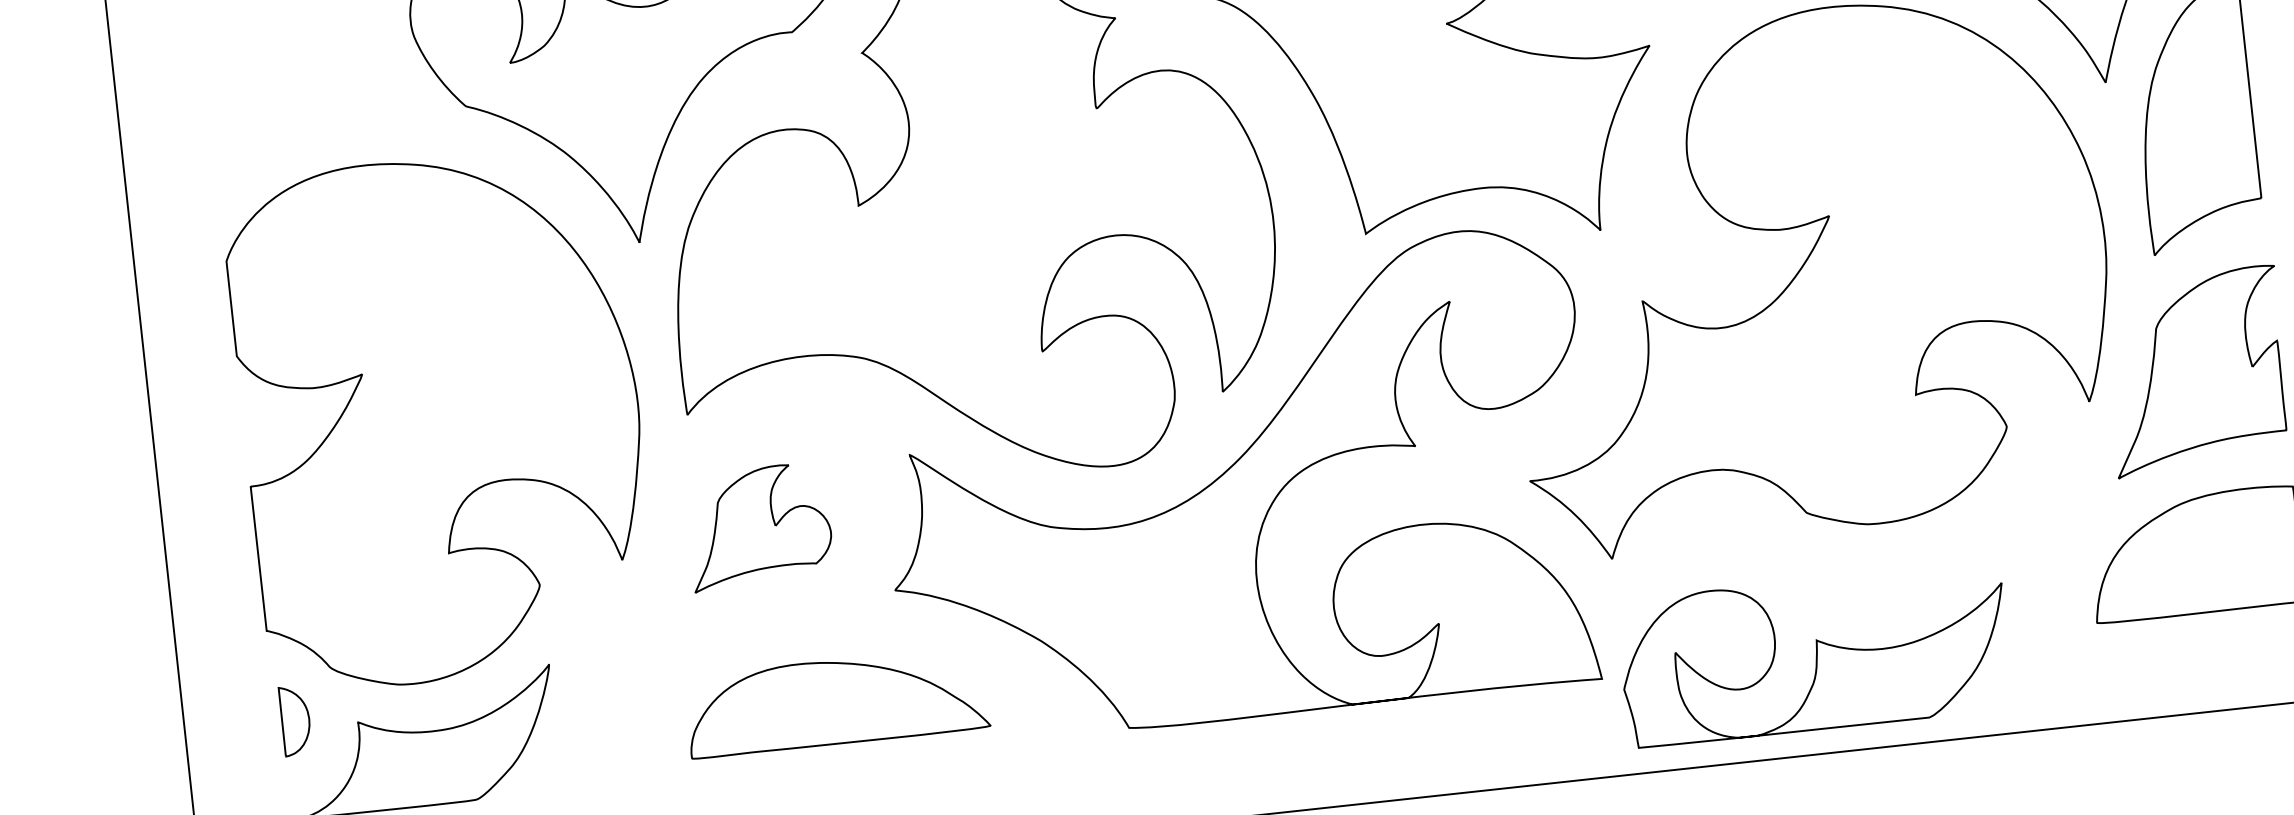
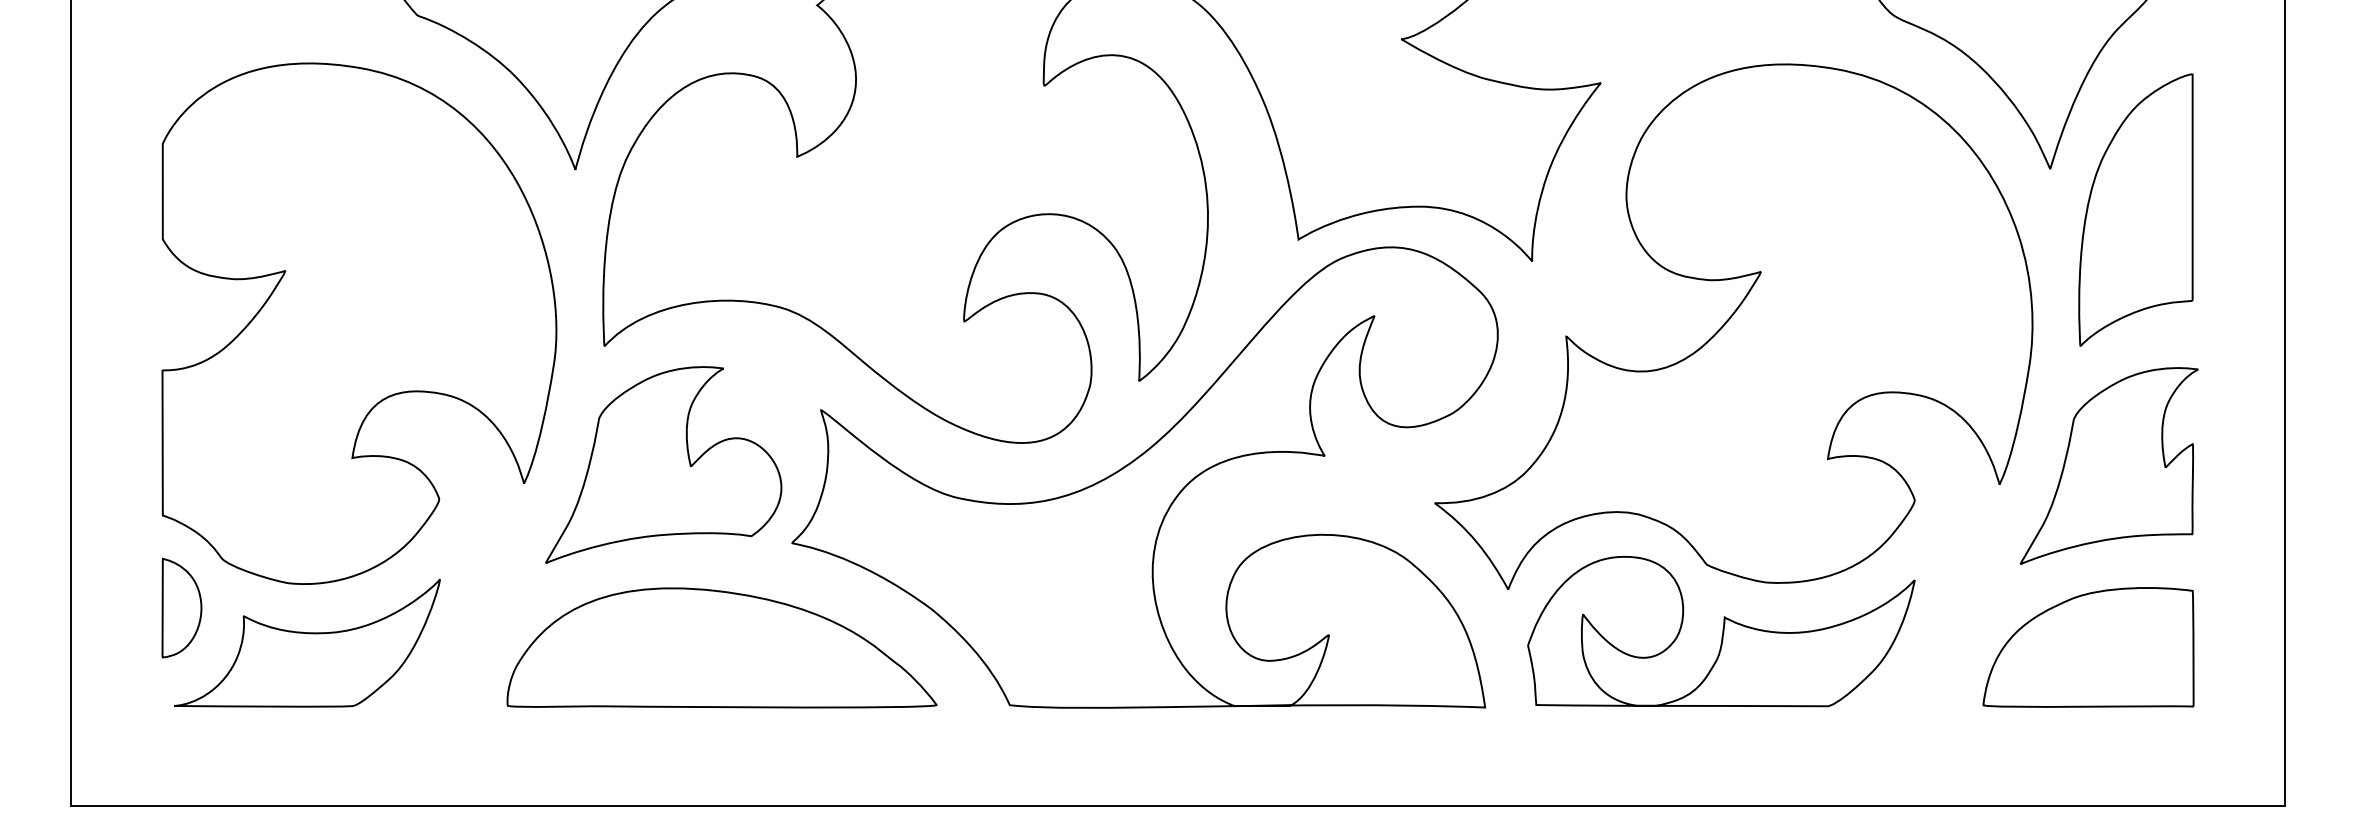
part: (759, 527) -> (663, 465), size x1.67
part: (1814, 654) -> (1721, 631), moved
part: (836, 701) -> (721, 647), size x1.43
part: (295, 720) -> (181, 607), size x1.43

